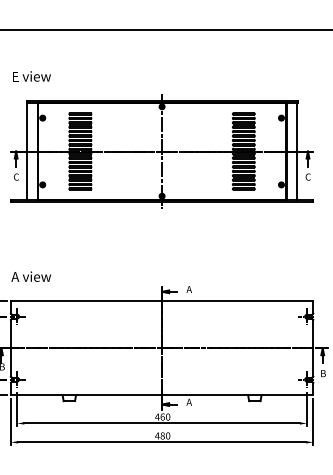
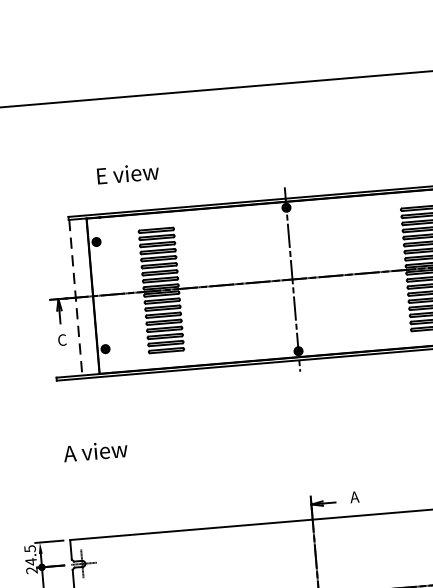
text: (31, 76) -> (127, 173), moved
line: (26, 151) -> (75, 297), solid -> dashed
text: (30, 276) -> (94, 451), moved

